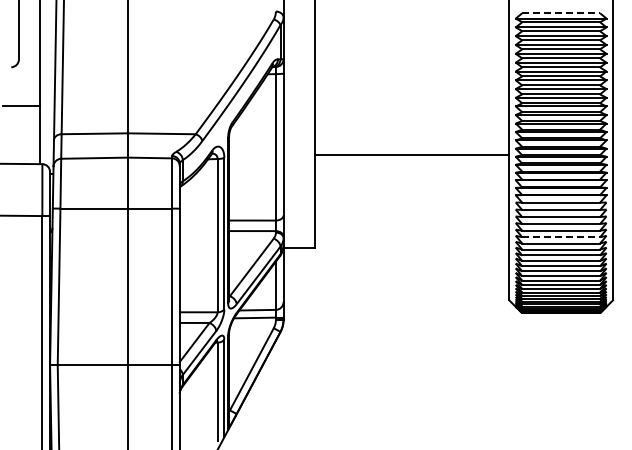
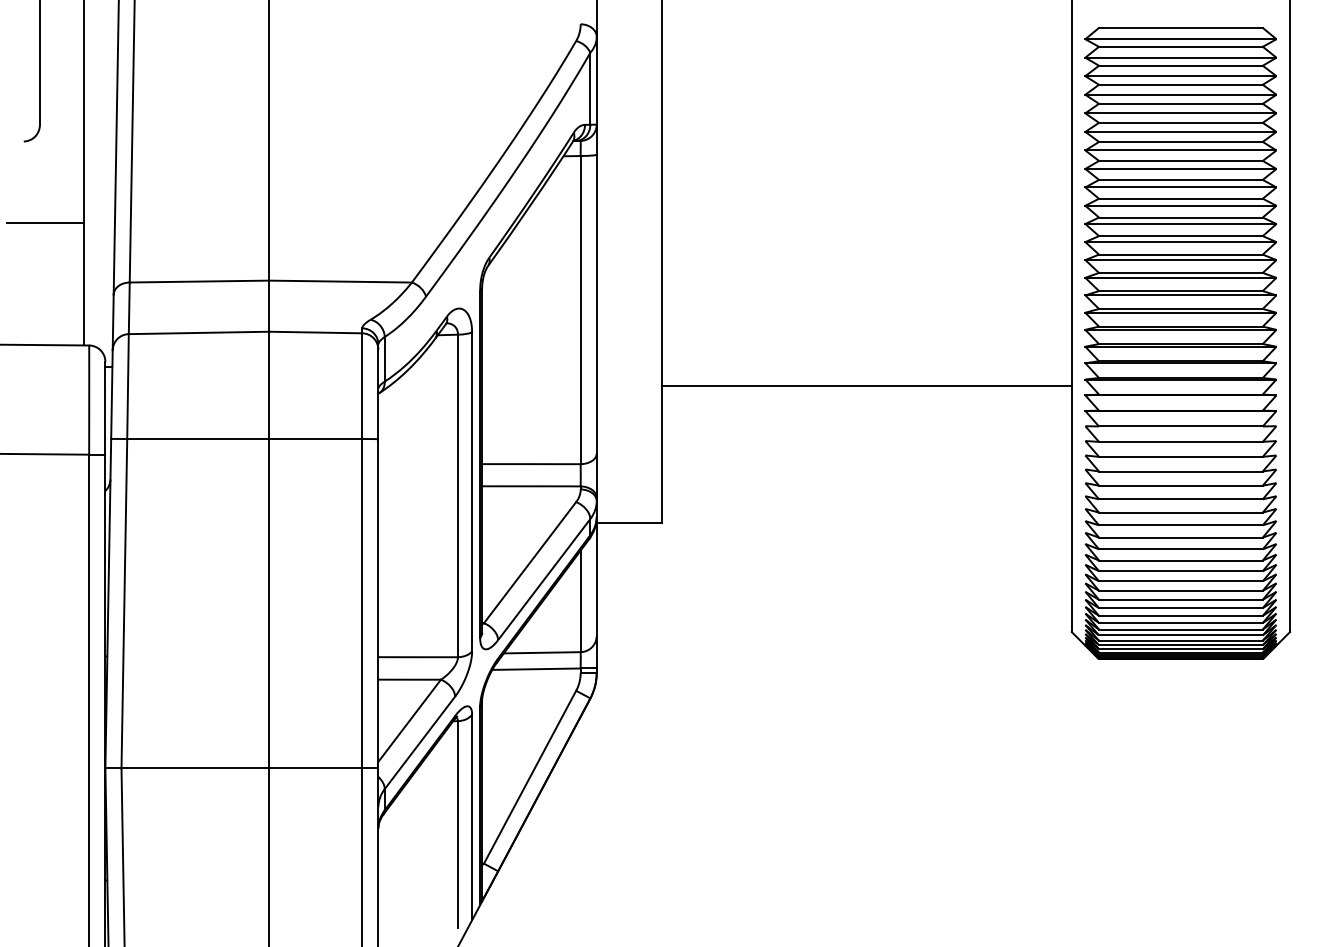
line: (561, 13) -> (1181, 28), dashed -> solid
line: (411, 154) -> (865, 386), moved
line: (561, 237) -> (1181, 499), dashed -> solid

